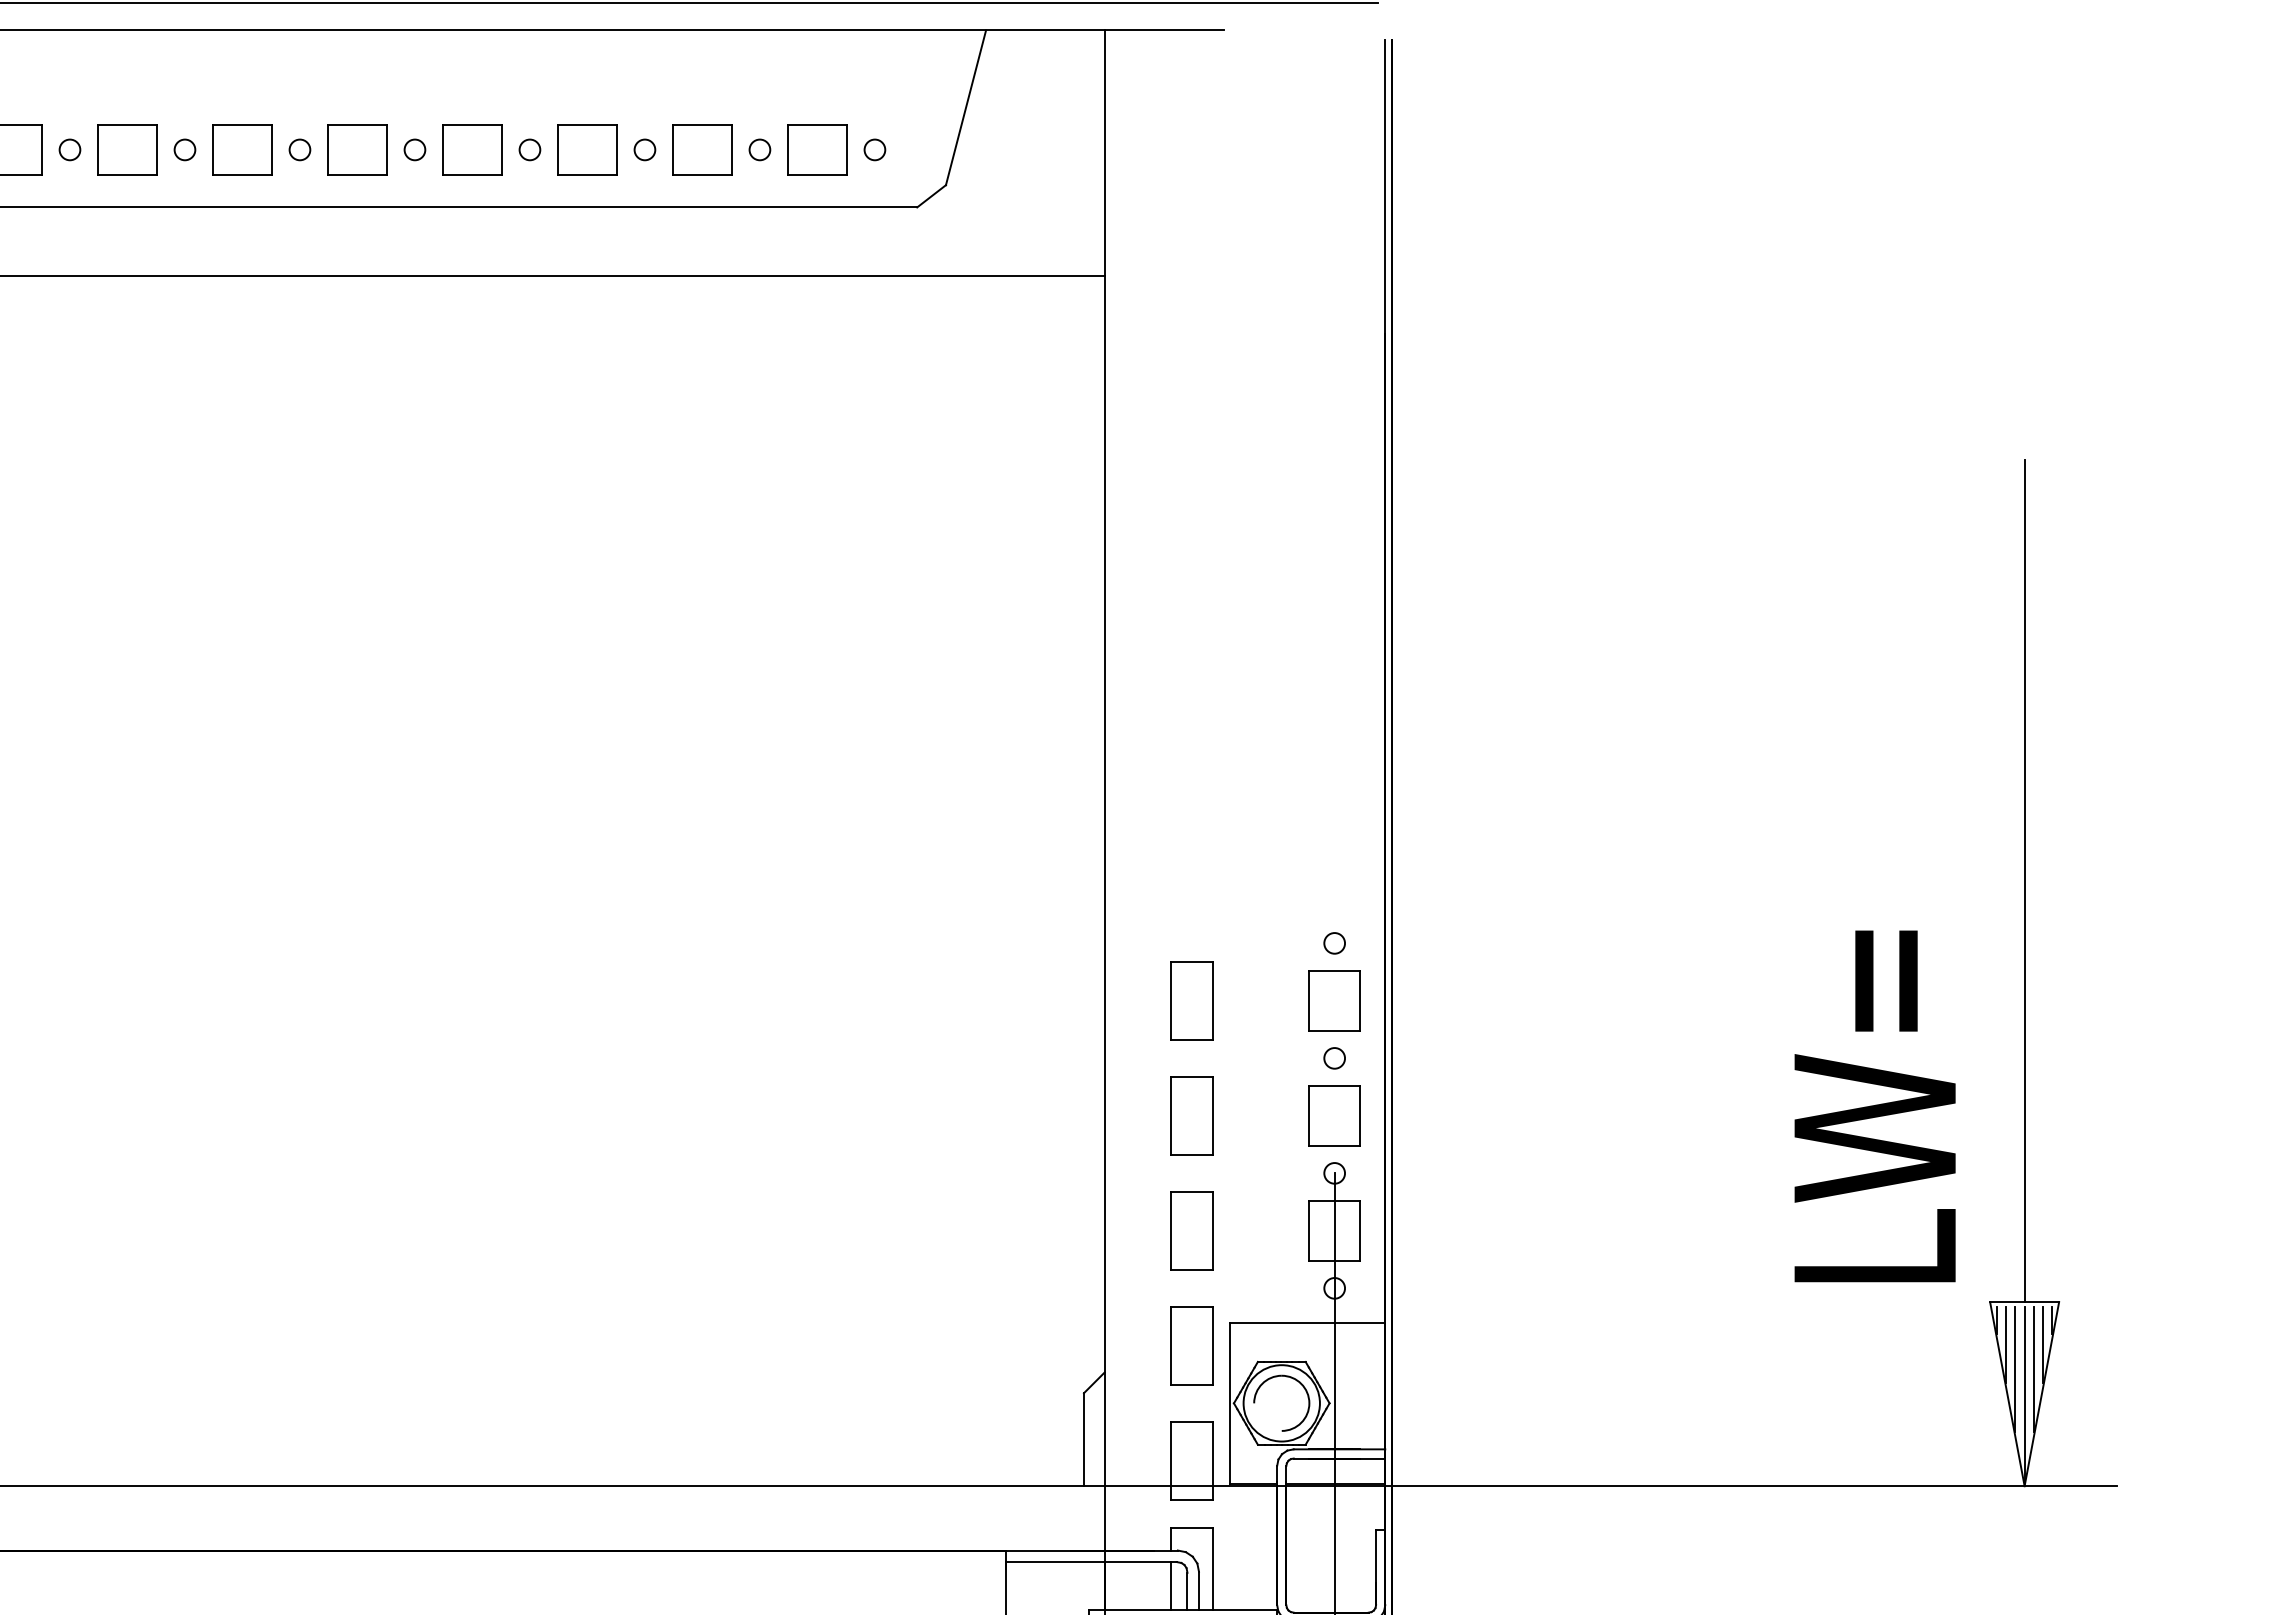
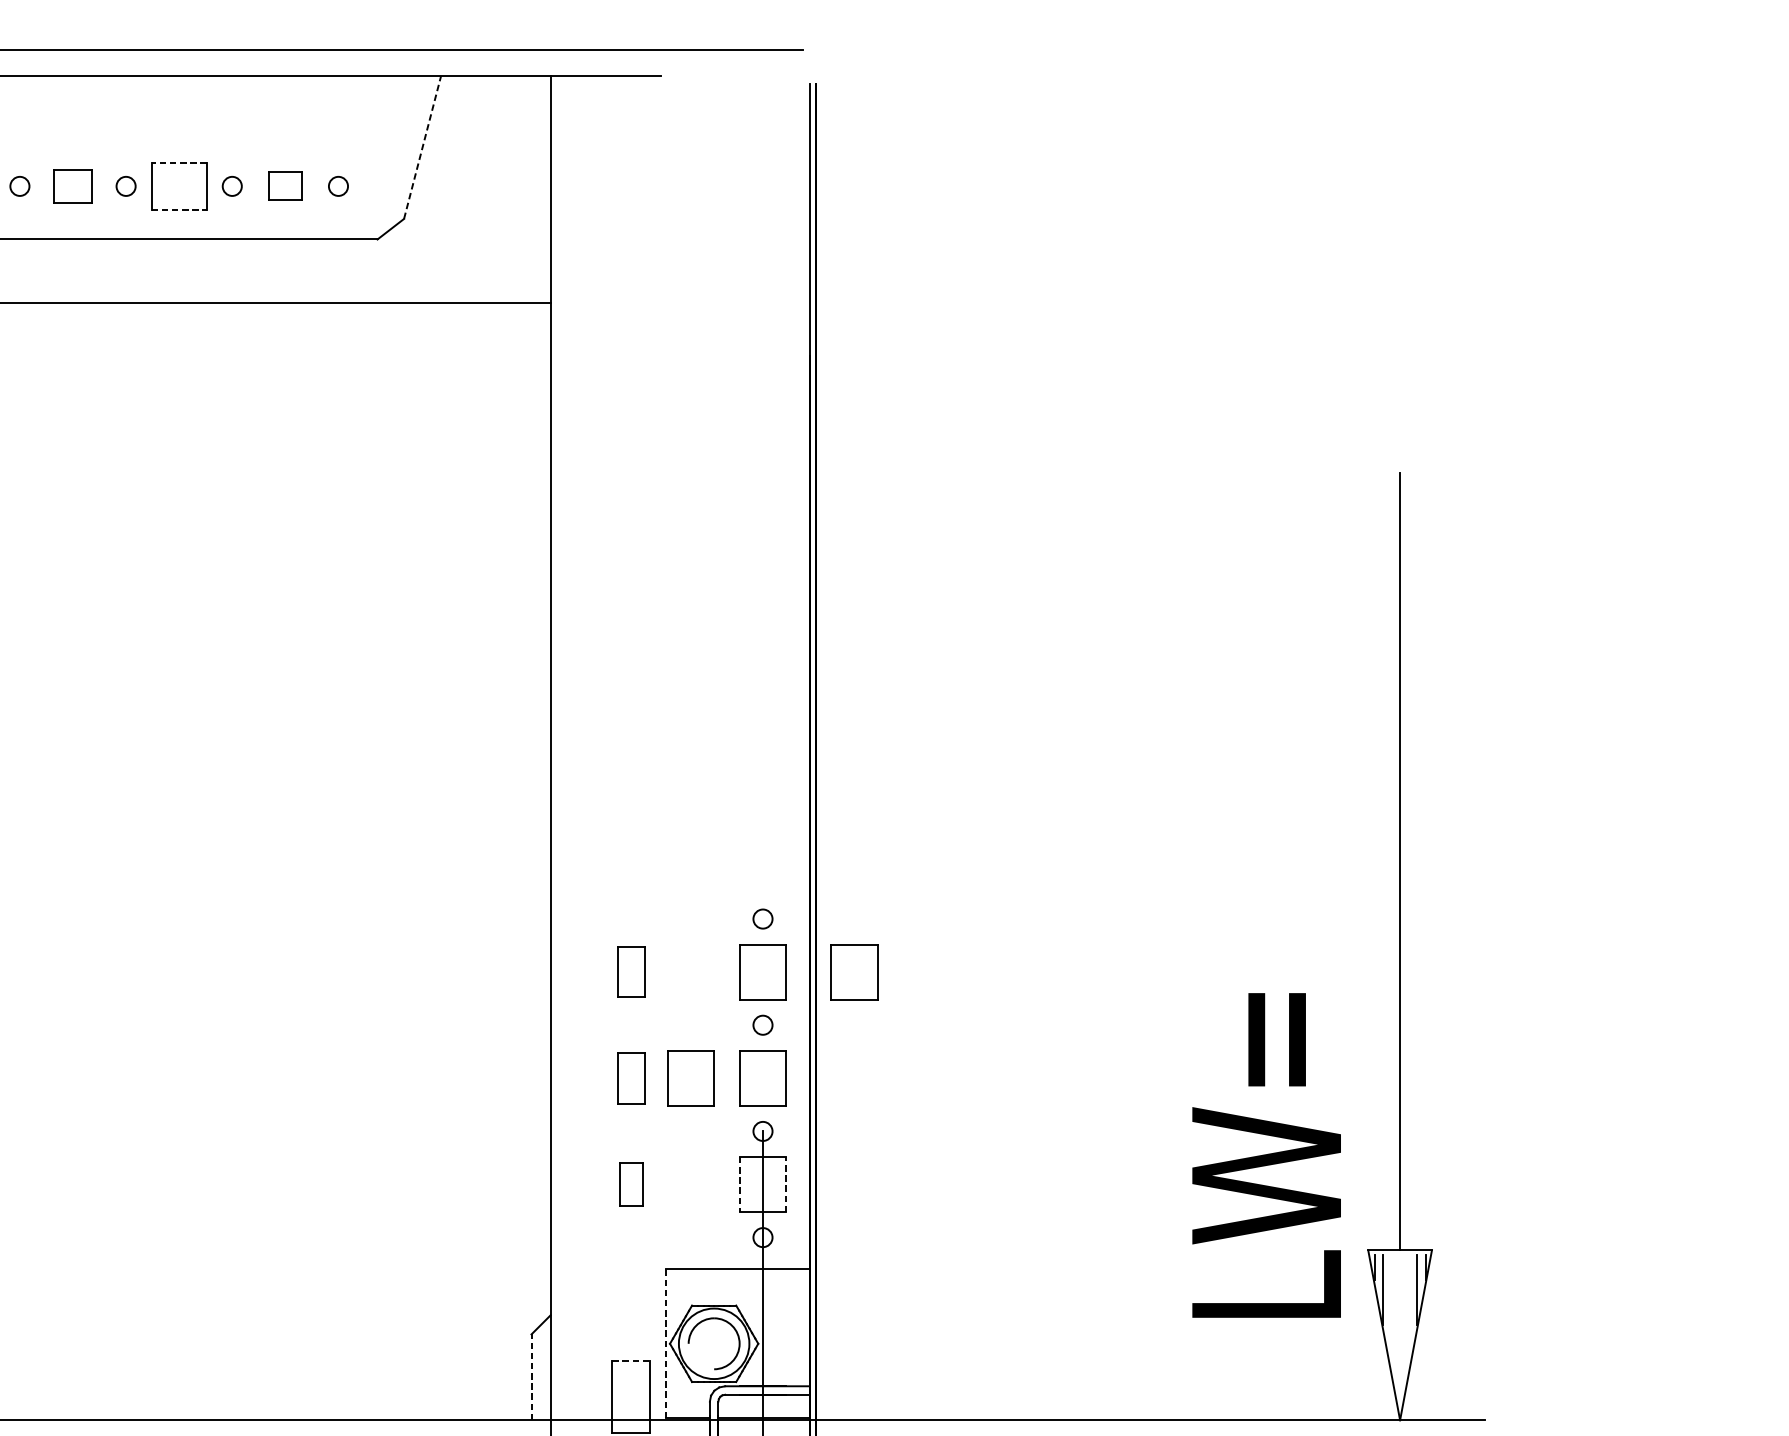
line: (966, 107) -> (423, 147), solid -> dashed
line: (702, 124) -> (179, 162), solid -> dashed
part: (587, 149) -> (73, 185), size x0.7
part: (817, 149) -> (285, 185), size x0.6
line: (702, 175) -> (179, 210), solid -> dashed
part: (1191, 1000) -> (630, 971), size x0.7
part: (1433, 1000) -> (854, 971), added
text: (1874, 1106) -> (1266, 1155), moved
part: (1191, 1115) -> (630, 1077), size x0.7
part: (1256, 1115) -> (690, 1077), added
part: (1191, 1230) -> (630, 1184), size x0.6
line: (1309, 1230) -> (739, 1184), solid -> dashed
line: (1359, 1230) -> (785, 1184), solid -> dashed
part: (1191, 1345) -> (630, 1290), removed
line: (2015, 1369) -> (1391, 1312), removed
line: (2033, 1369) -> (1408, 1312), removed
line: (2024, 1393) -> (1399, 1334), removed
line: (1230, 1402) -> (666, 1343), solid -> dashed
line: (1192, 1421) -> (631, 1360), solid -> dashed
line: (1083, 1439) -> (531, 1377), solid -> dashed

